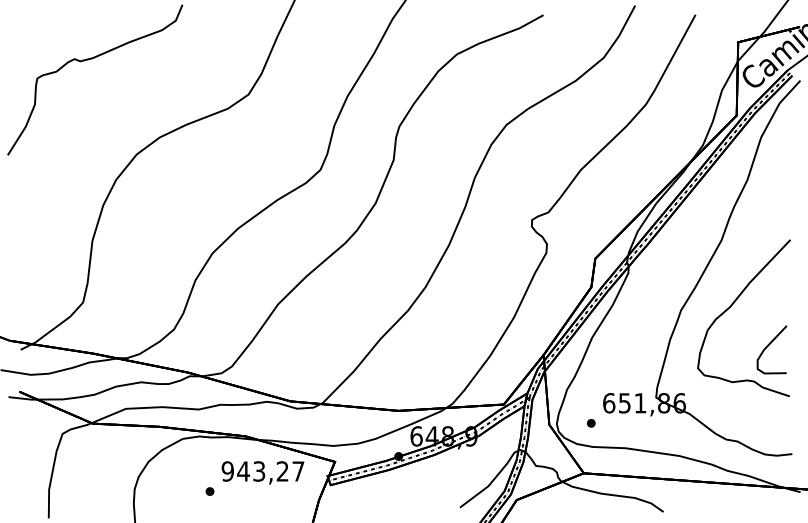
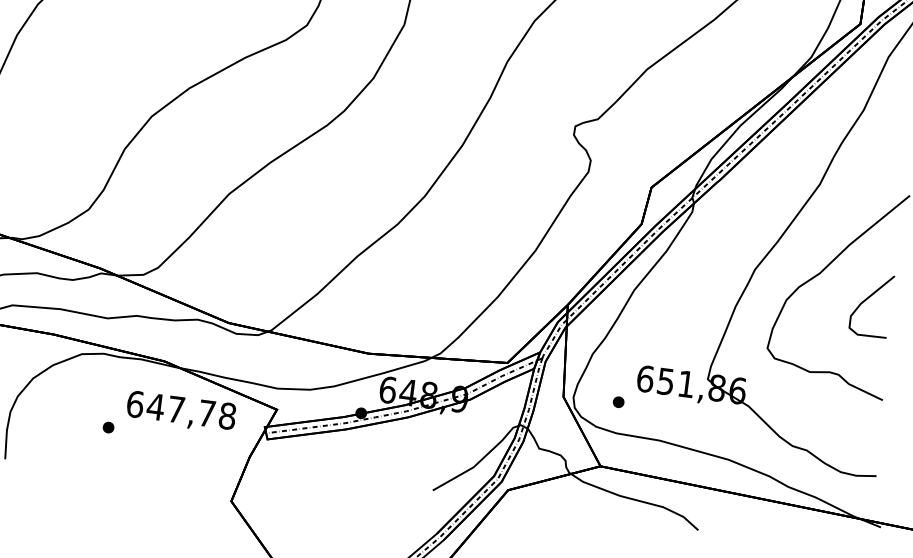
curve: (768, 346) -> (867, 300), moved
text: (262, 471) -> (180, 410), 943,27 -> 647,78

